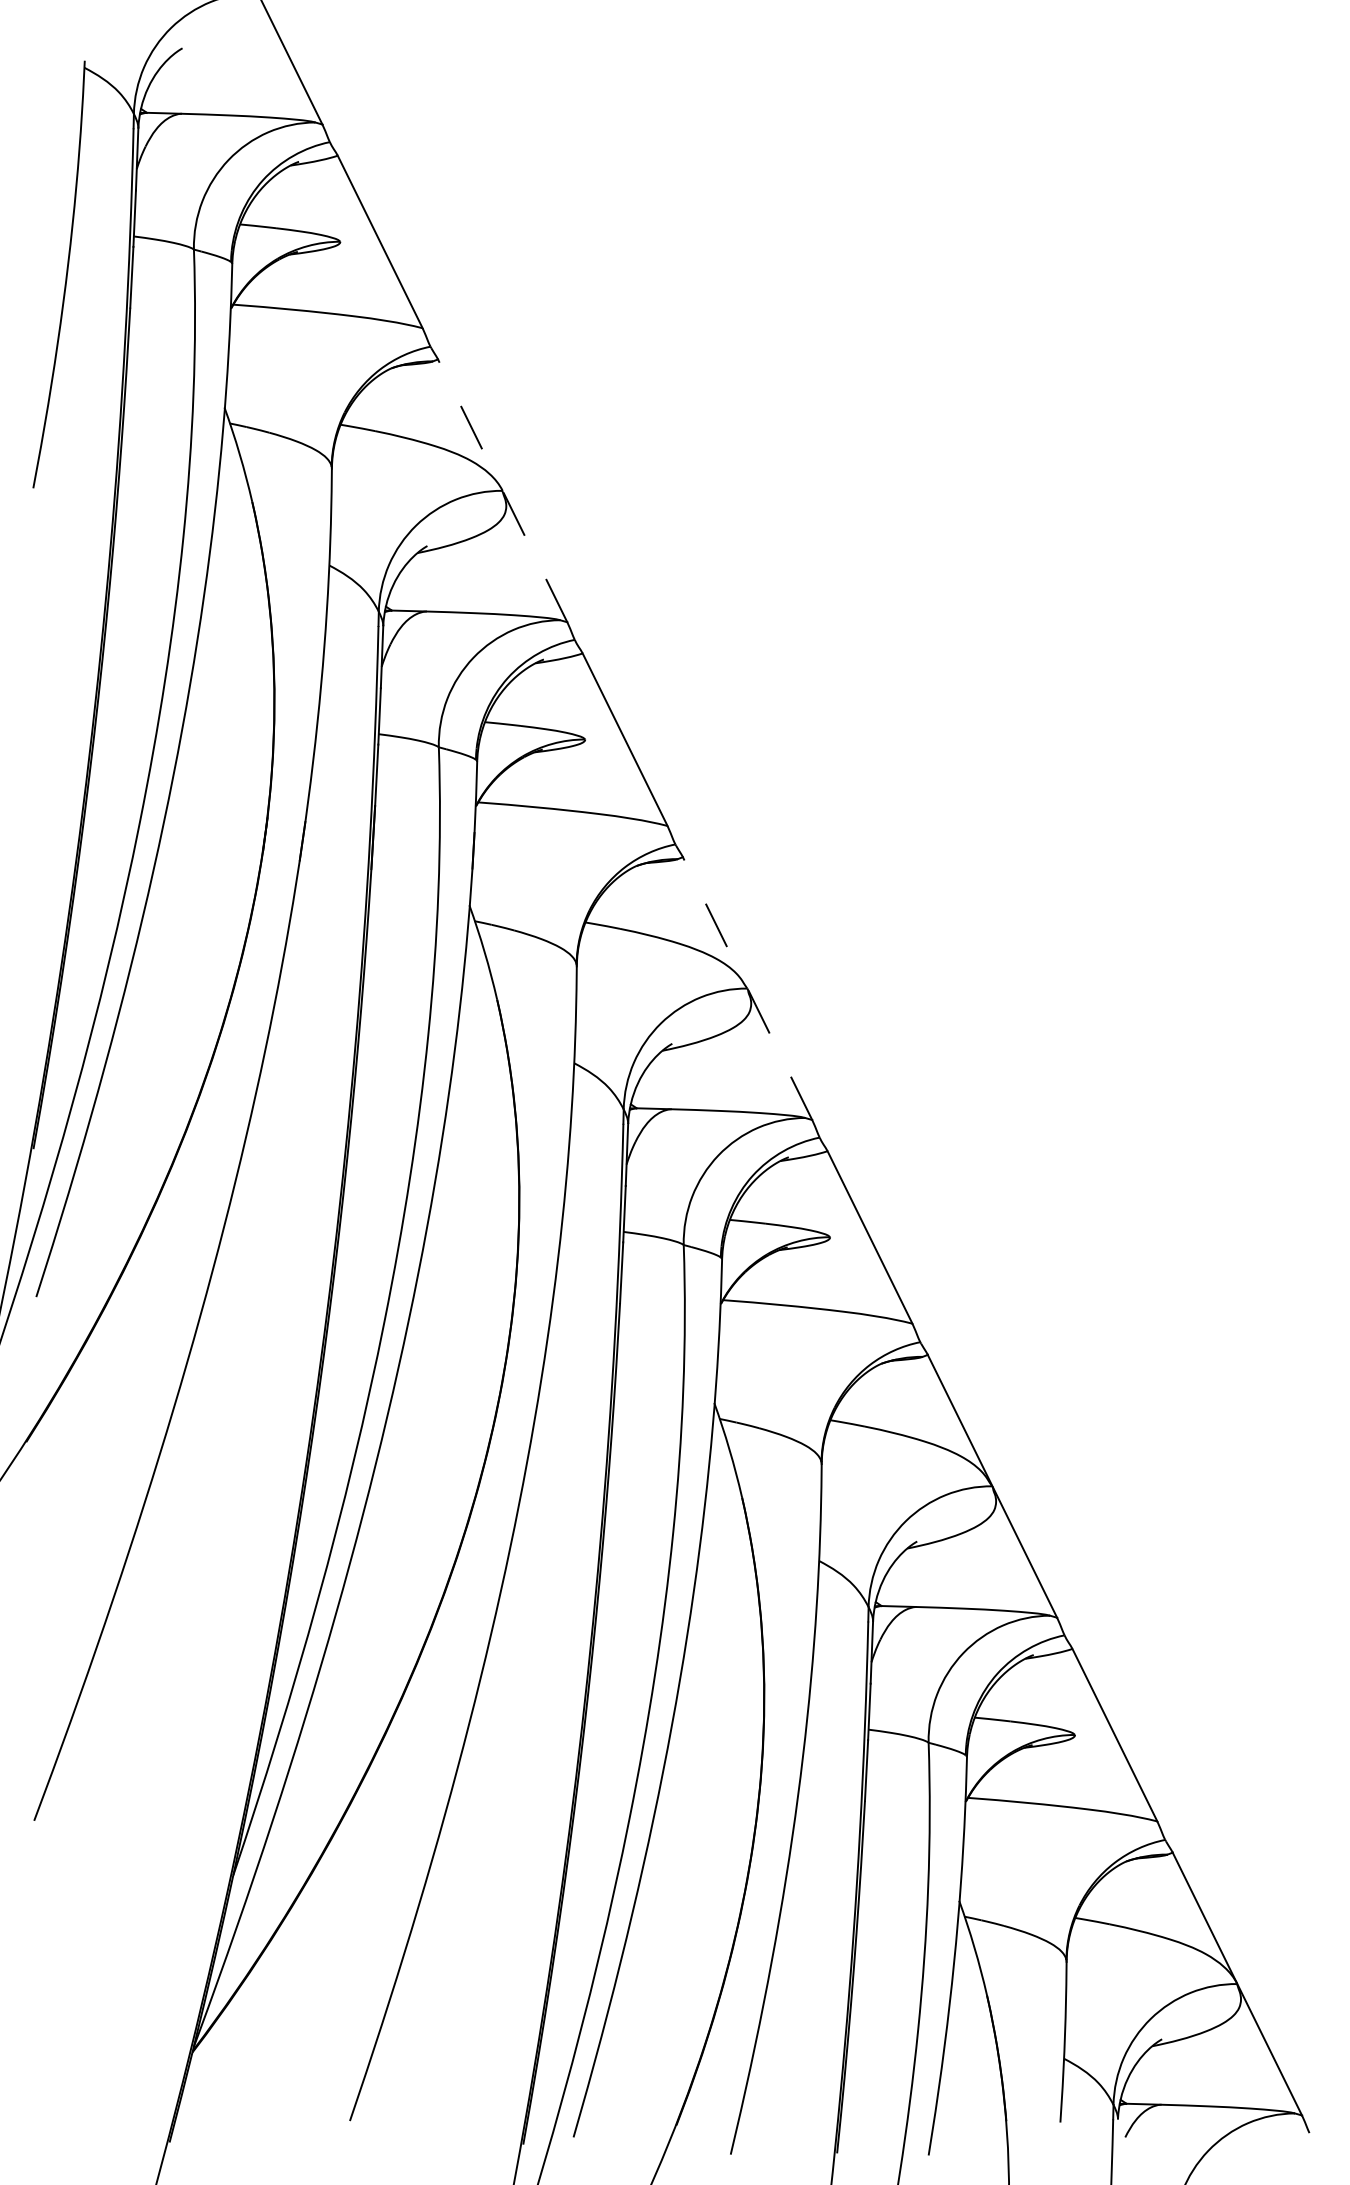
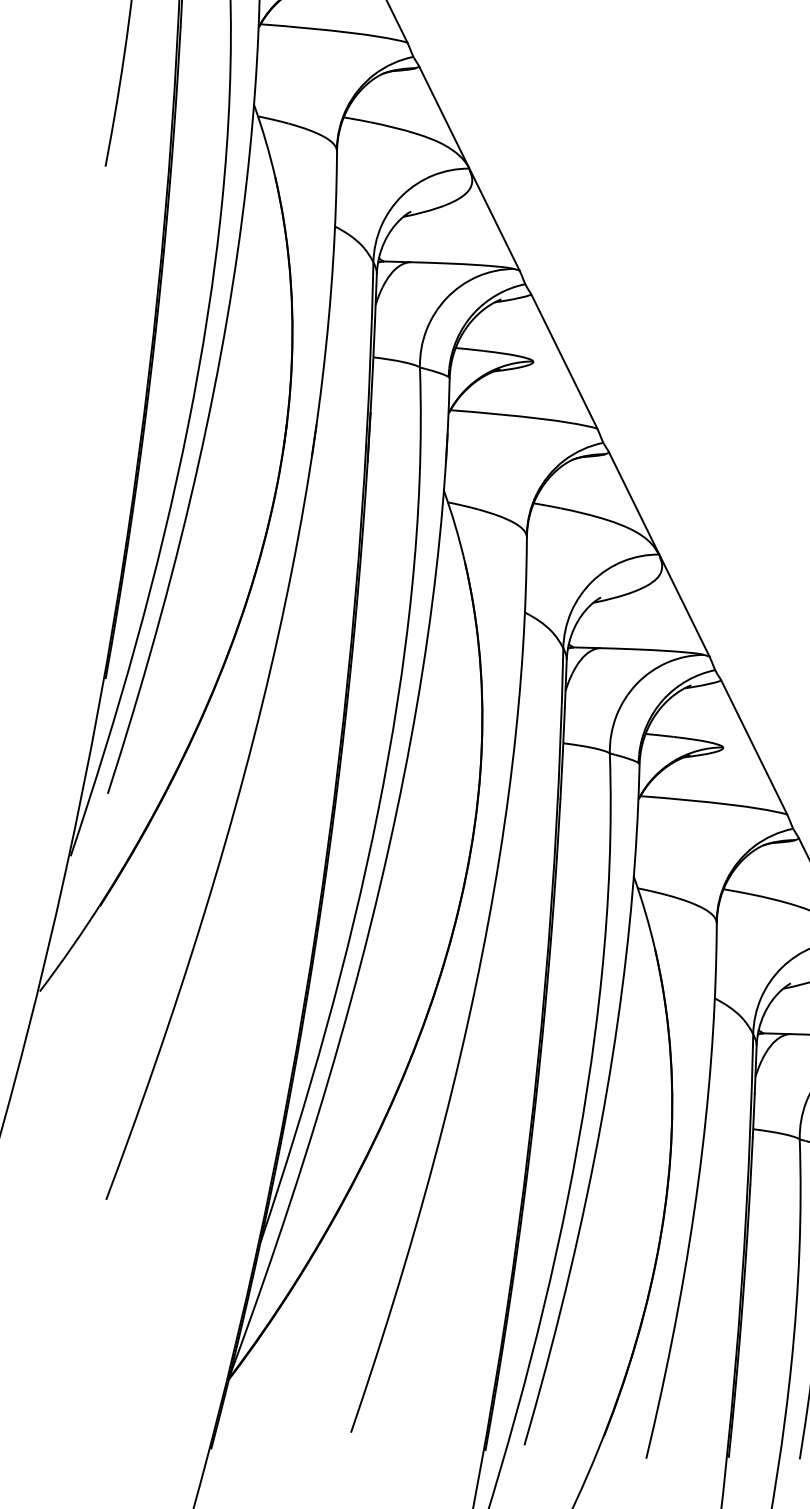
line: (502, 490) -> (469, 168), dashed -> solid
line: (747, 988) -> (659, 554), dashed -> solid

